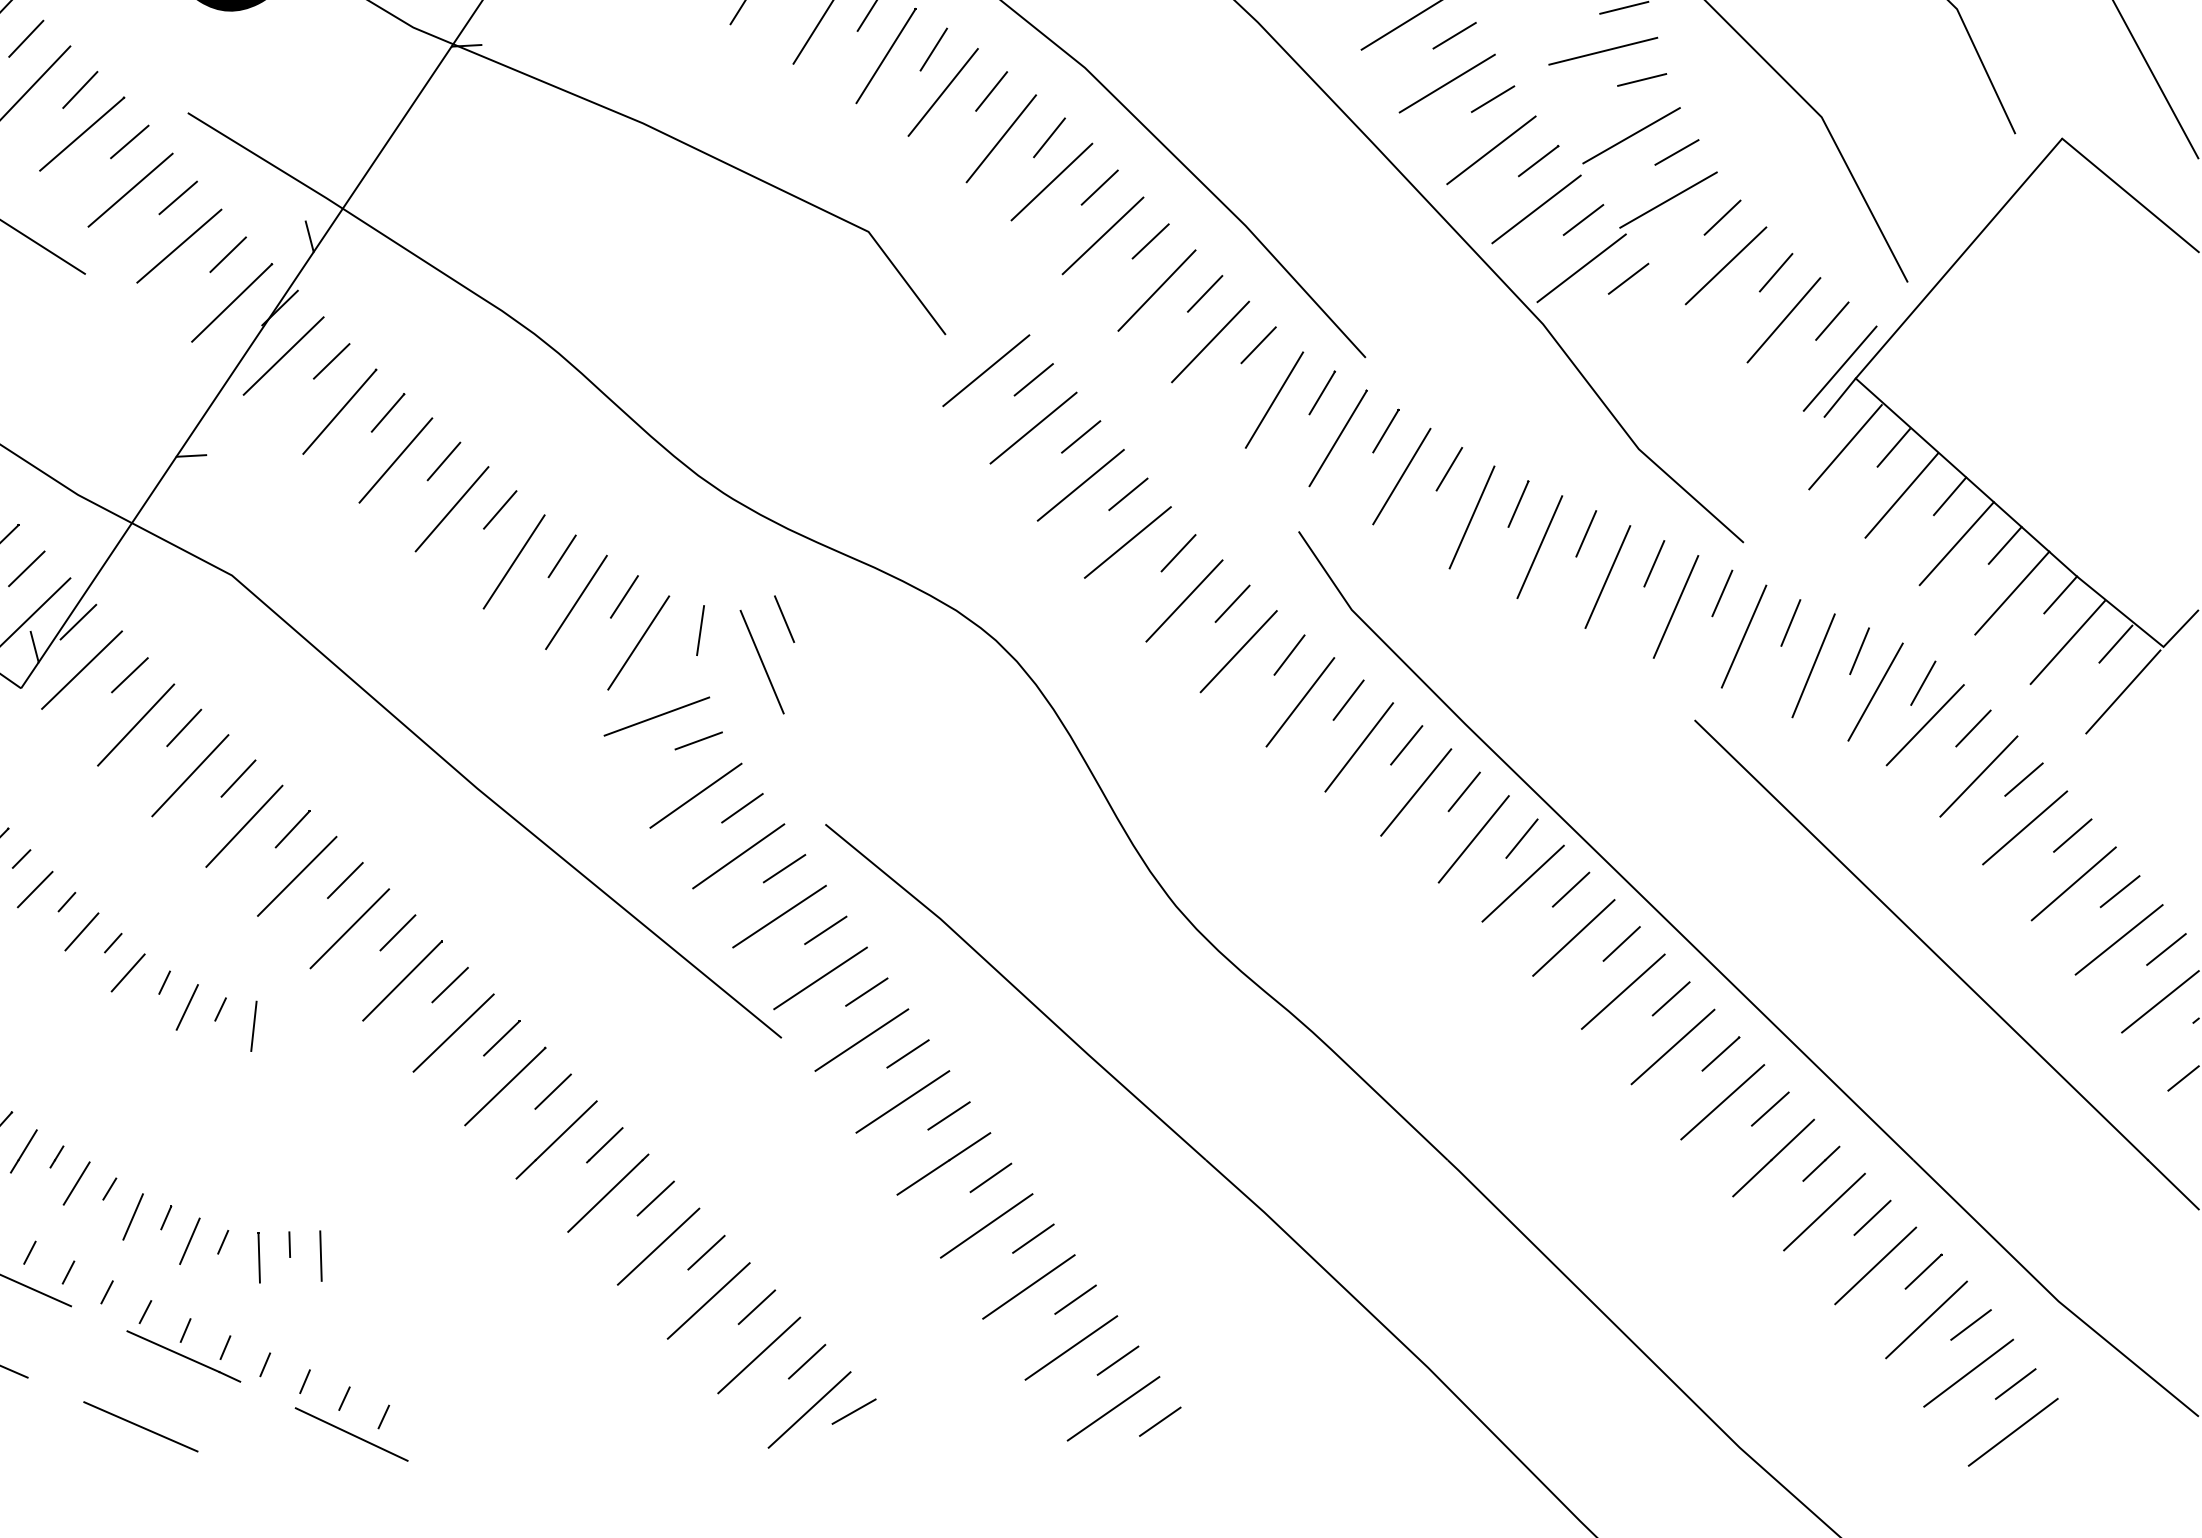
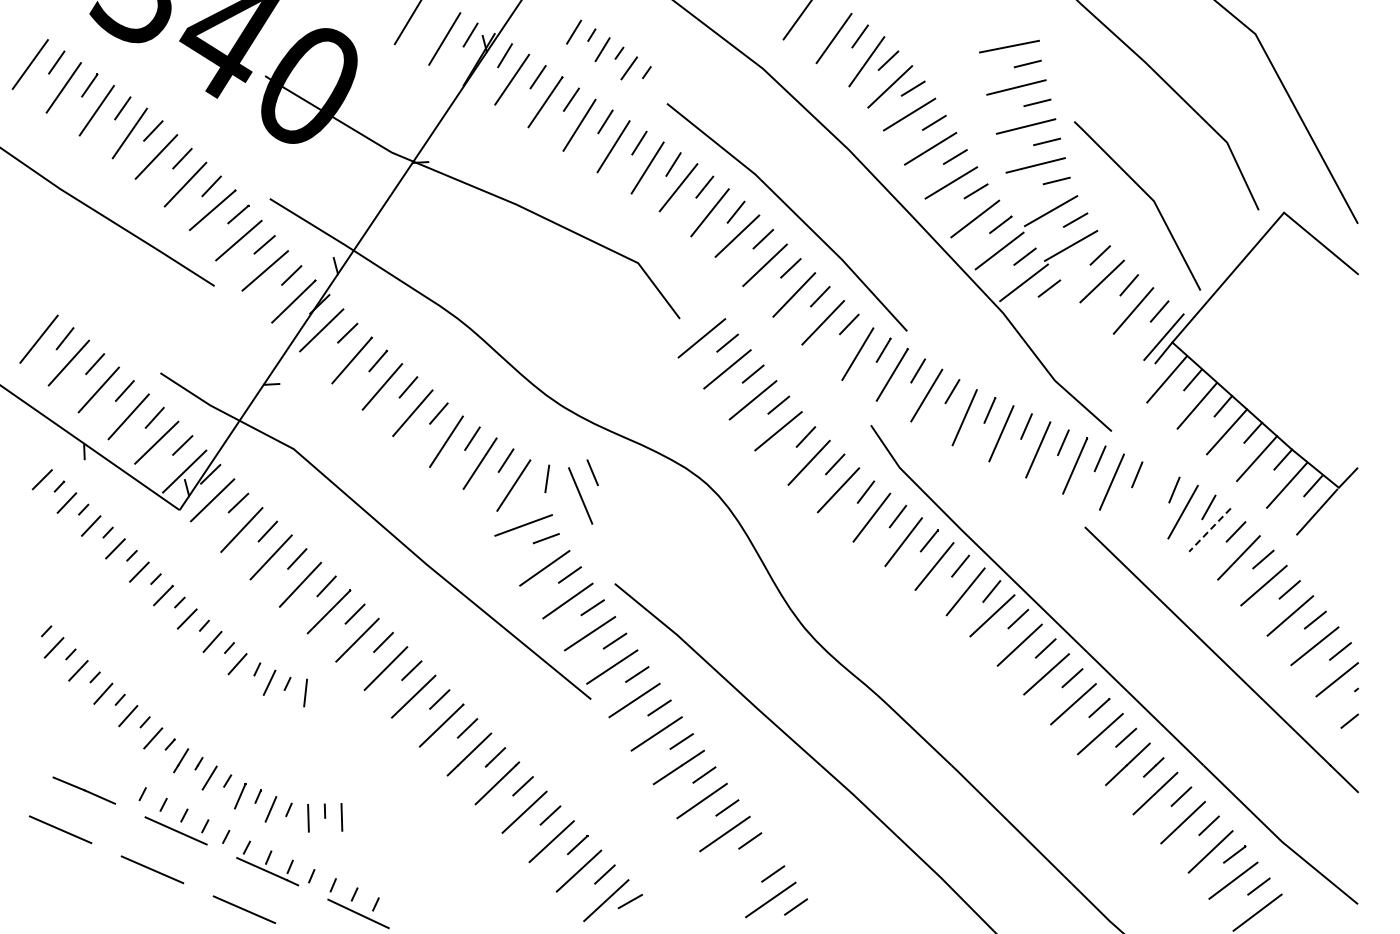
line: (1813, 664) -> (1149, 497), removed
line: (1924, 725) -> (1209, 530), solid -> dashed
line: (1070, 1346) -> (747, 866), removed

